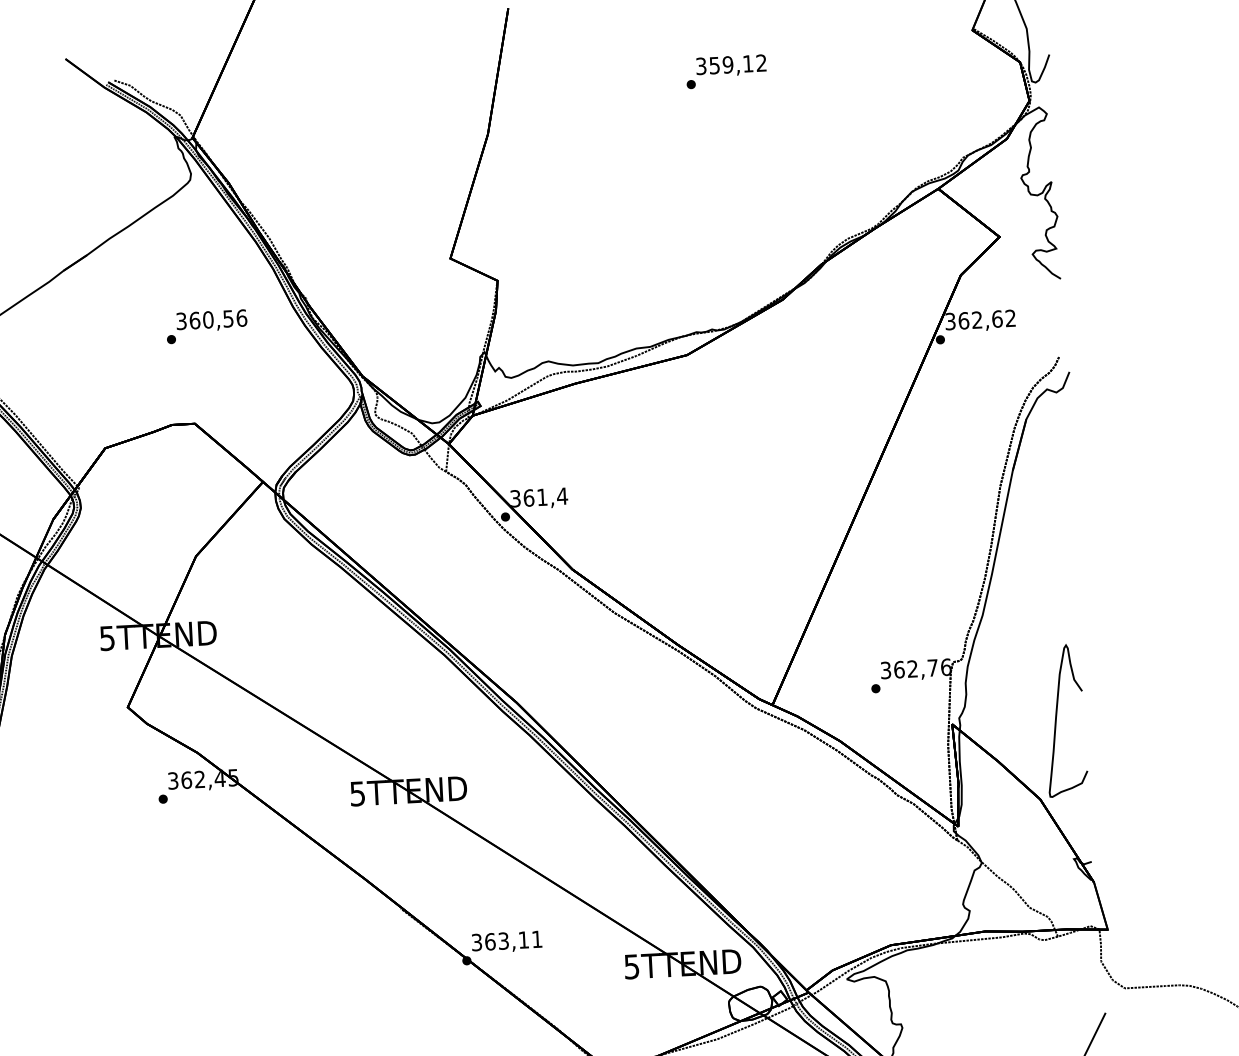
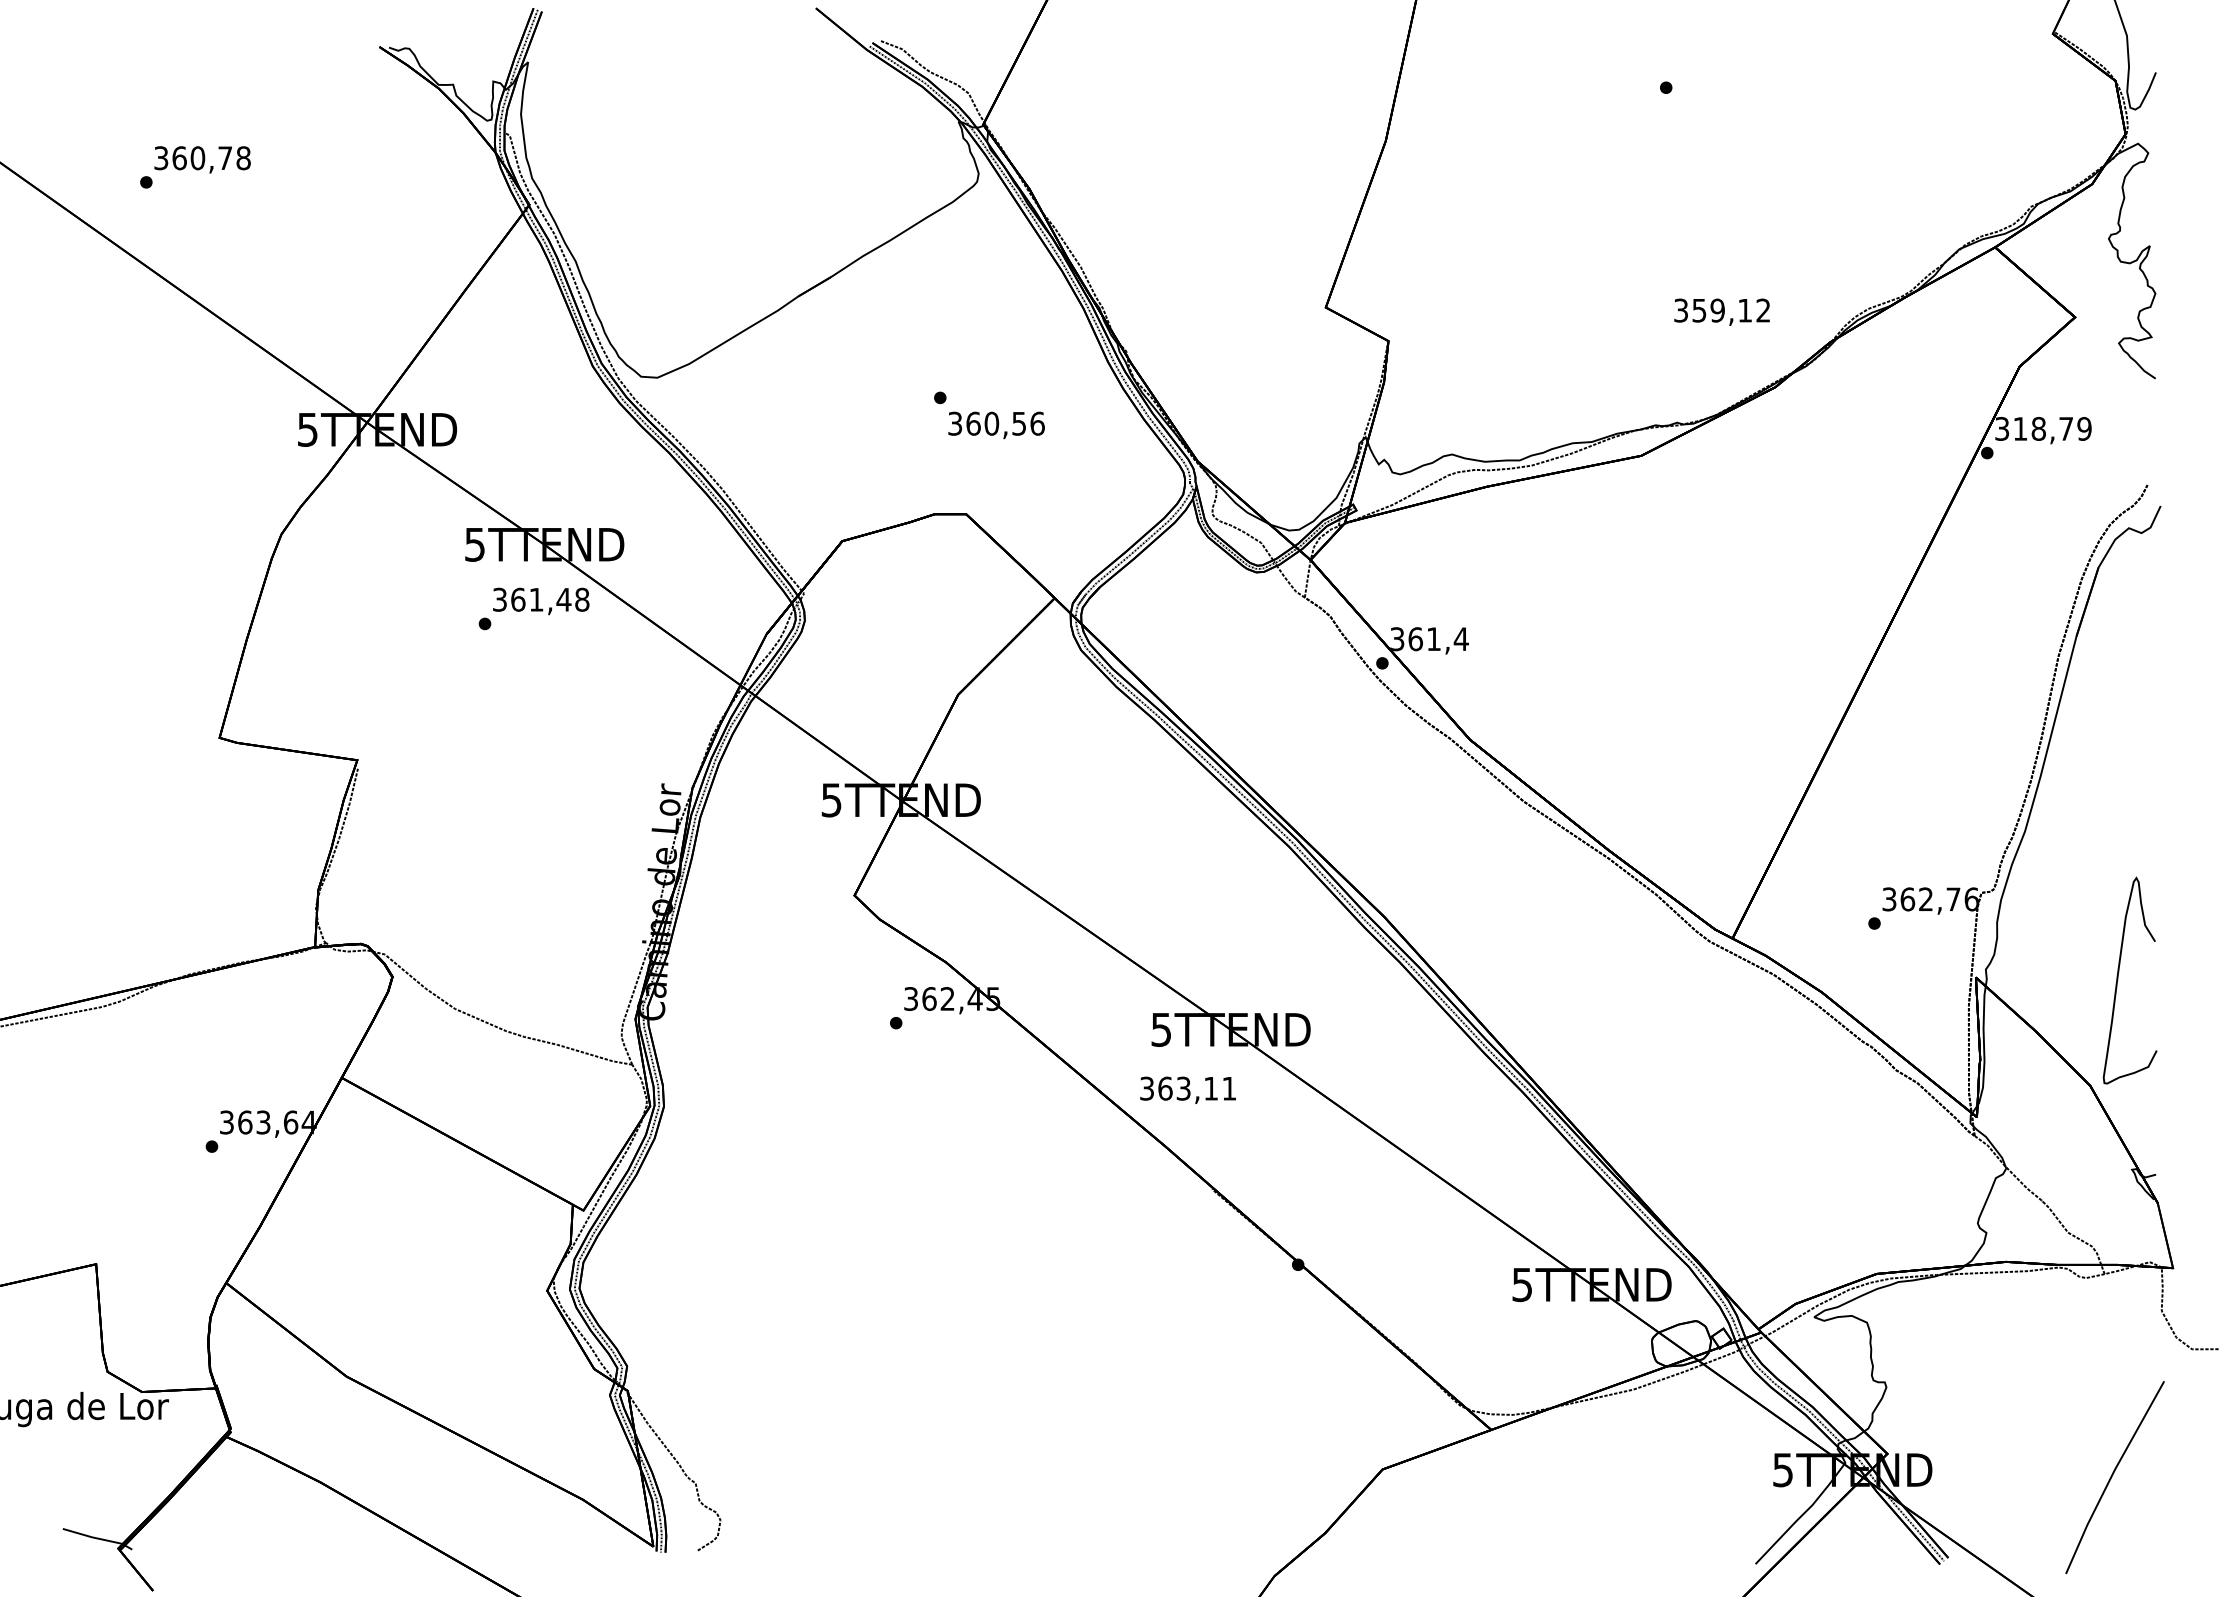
text: (730, 65) -> (1721, 311), moved
text: (987, 319) -> (2052, 428), 362,62 -> 318,79
text: (211, 321) -> (996, 425), moved
text: (506, 941) -> (1187, 1089), moved

